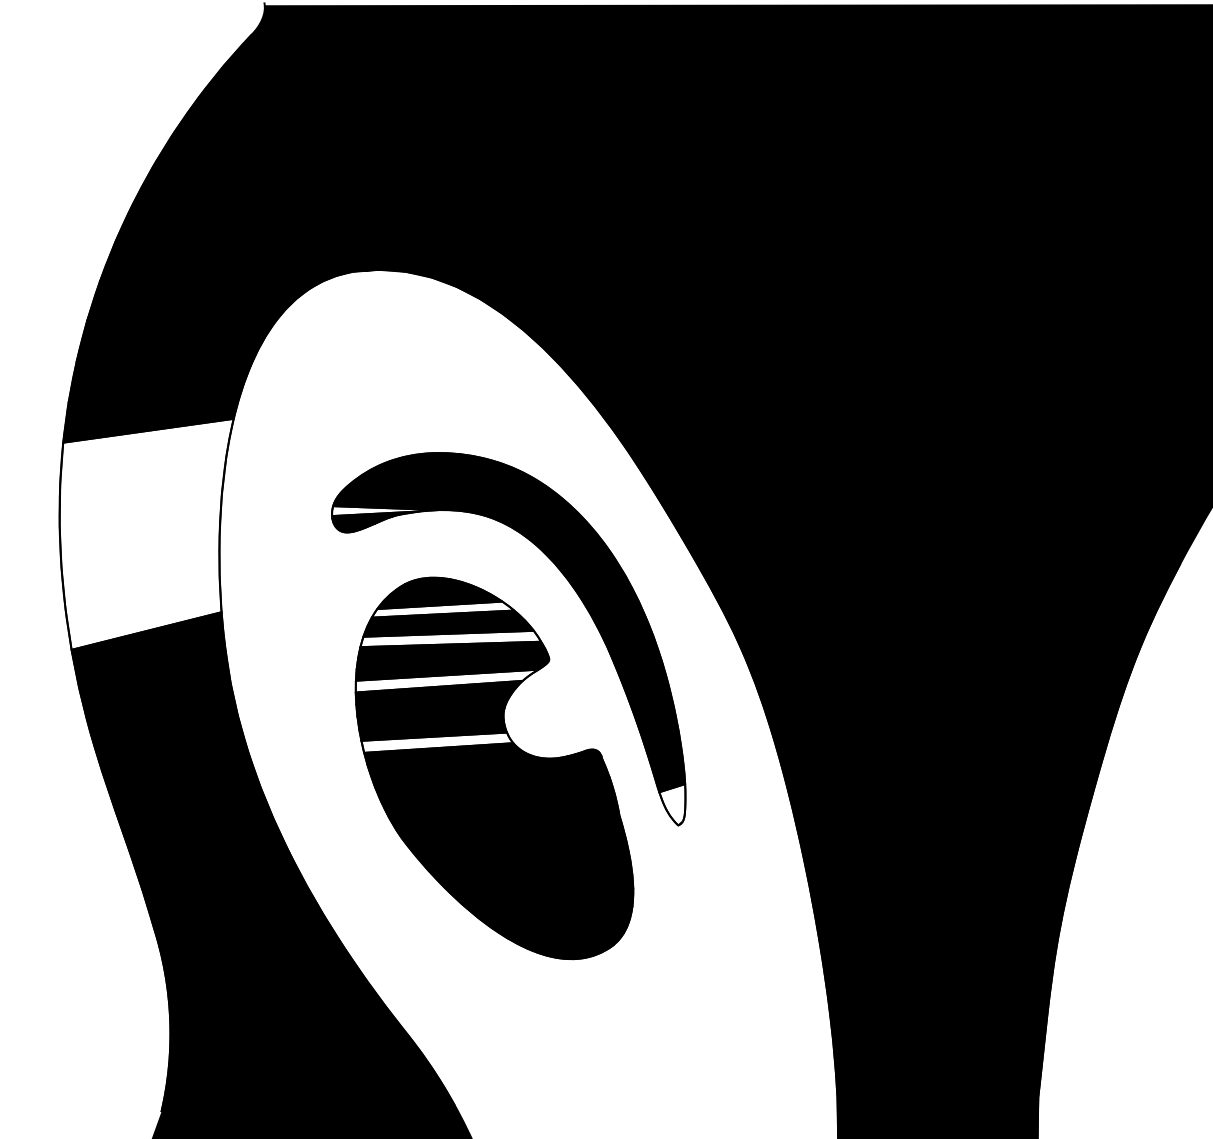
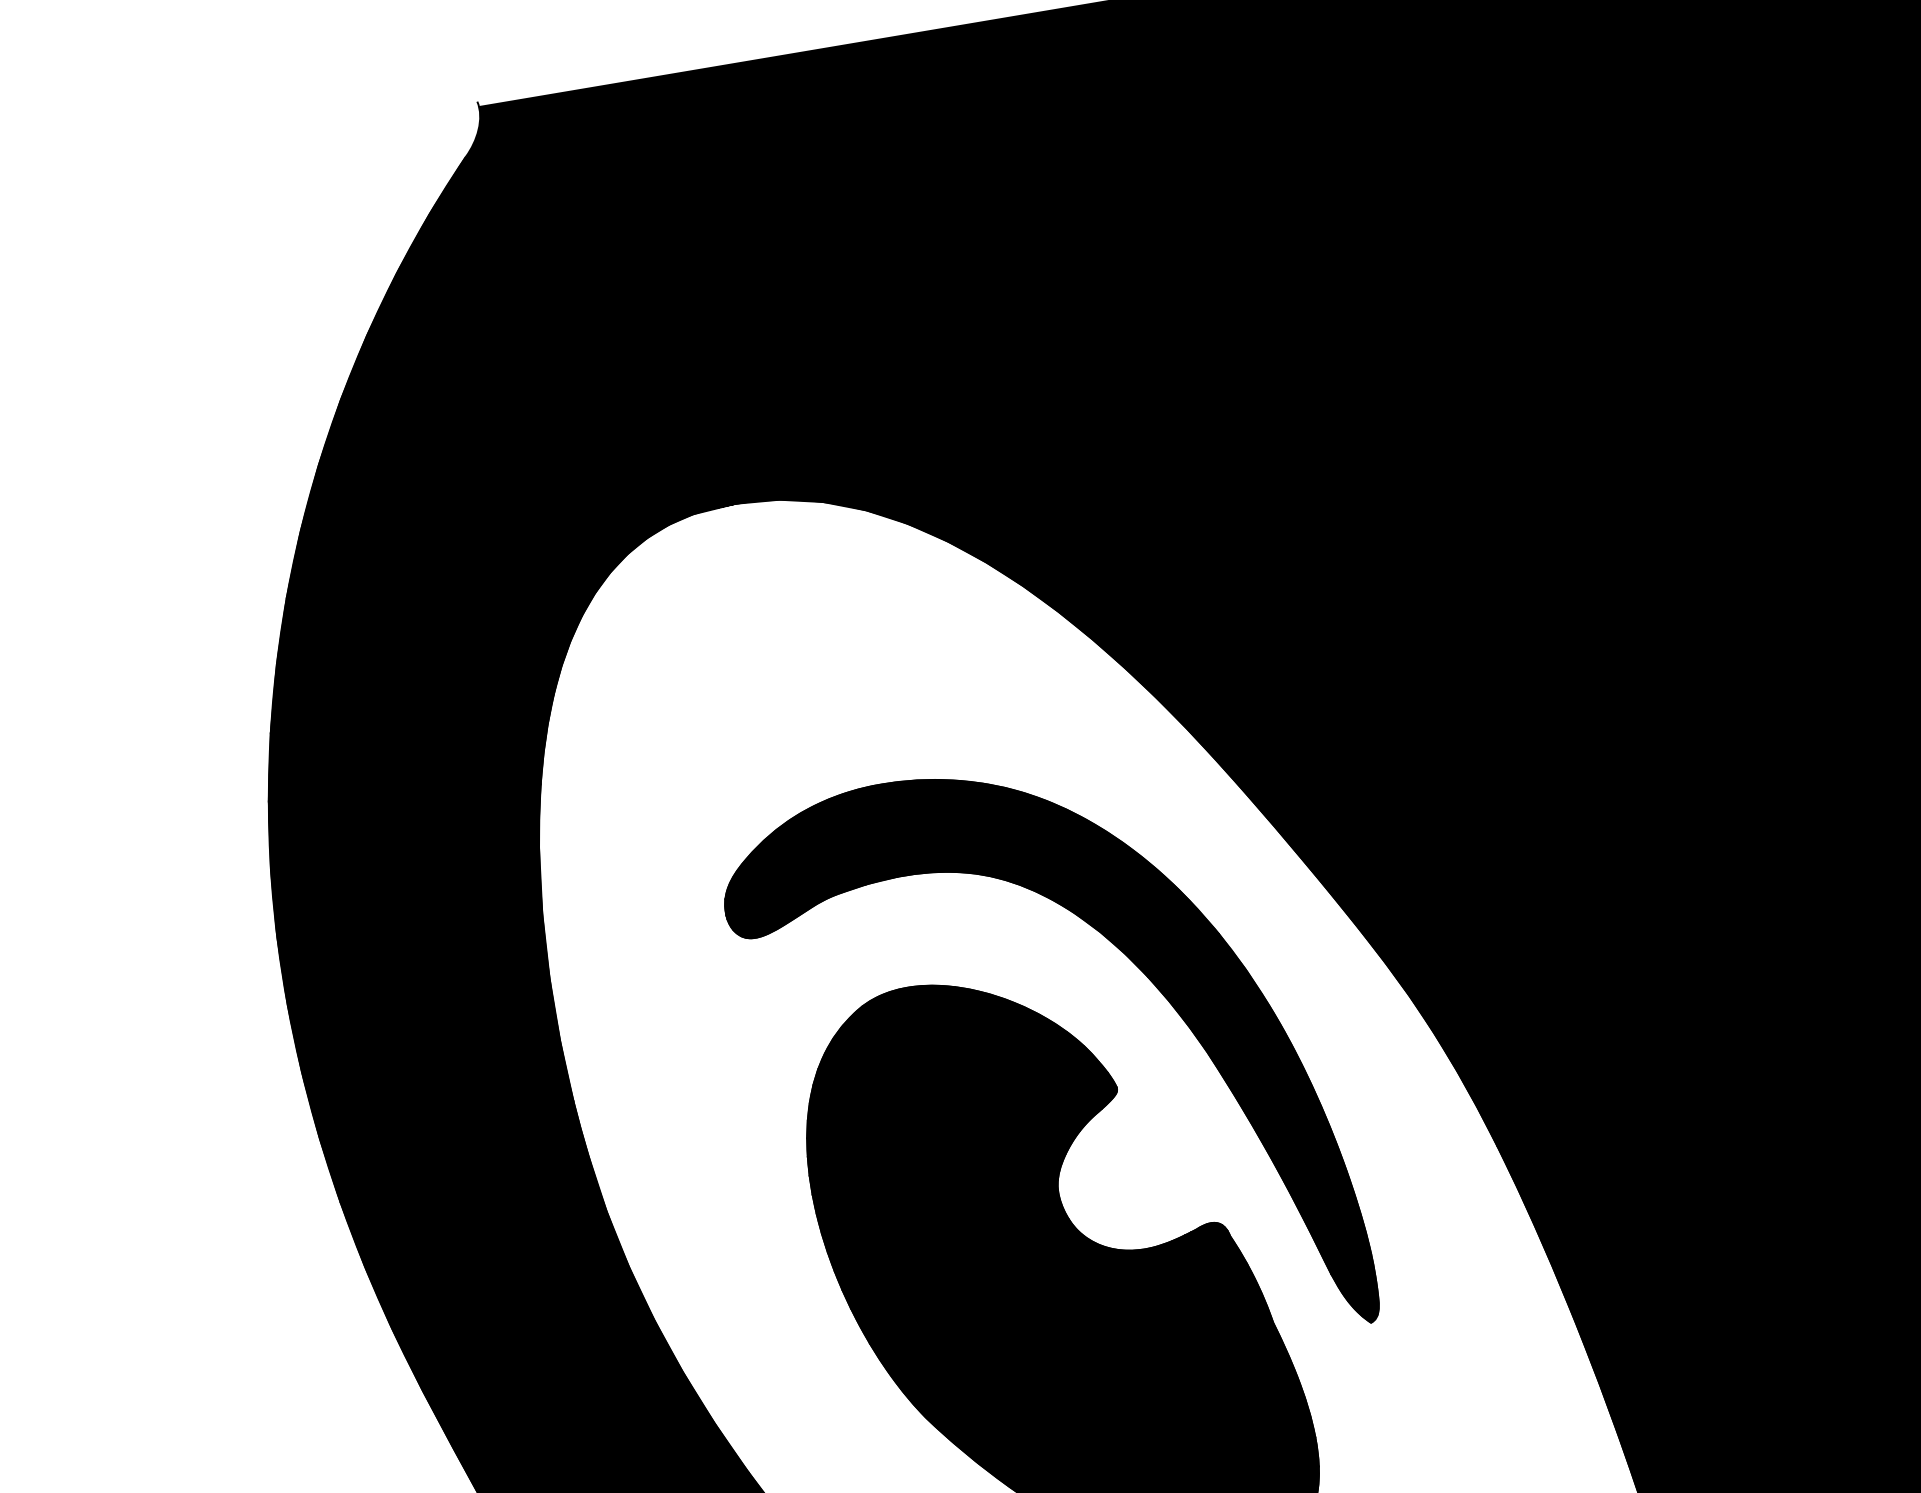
fill: (385, 511) -> (811, 893), added
fill: (146, 533) -> (430, 993), added
fill: (442, 609) -> (930, 1036), added
fill: (450, 638) -> (951, 1081), added
fill: (446, 680) -> (956, 1150), added
fill: (437, 742) -> (958, 1253), added
fill: (672, 804) -> (1356, 1290), added

